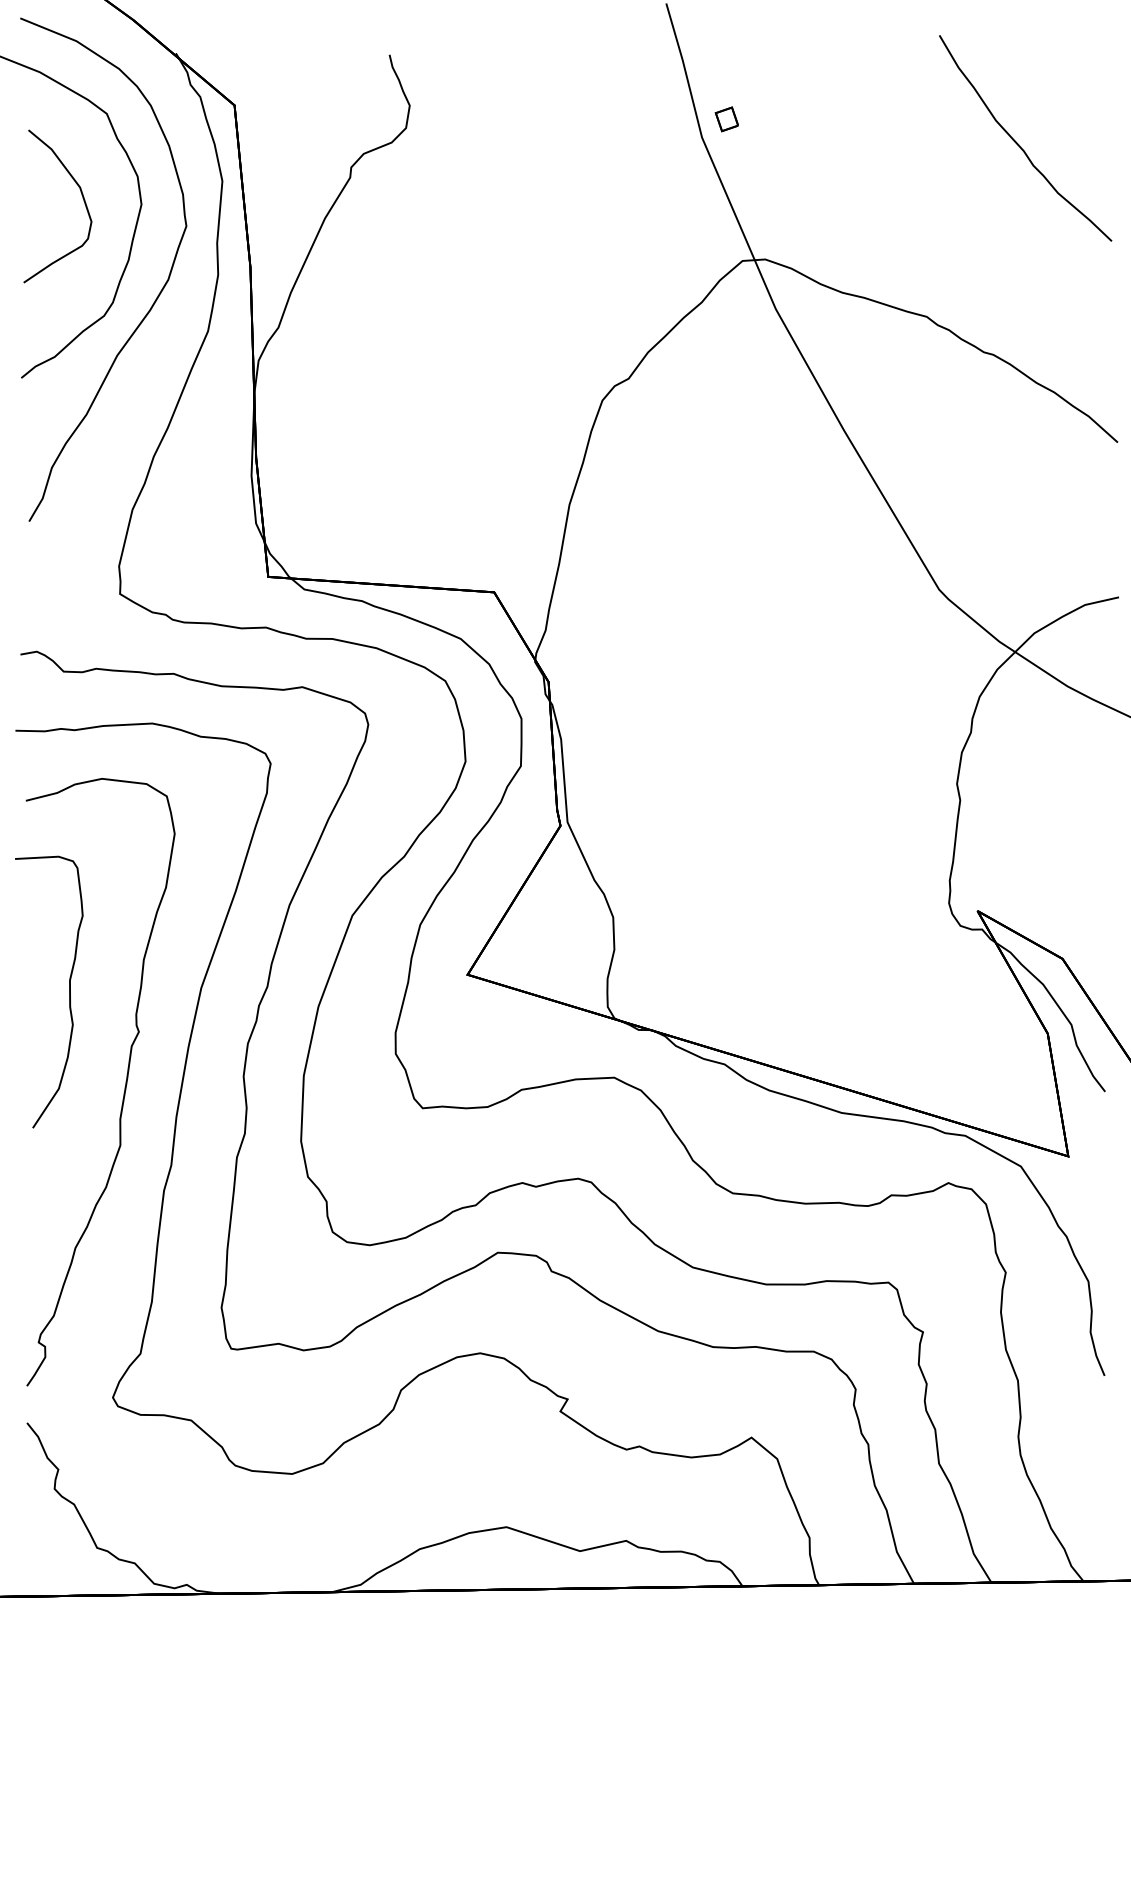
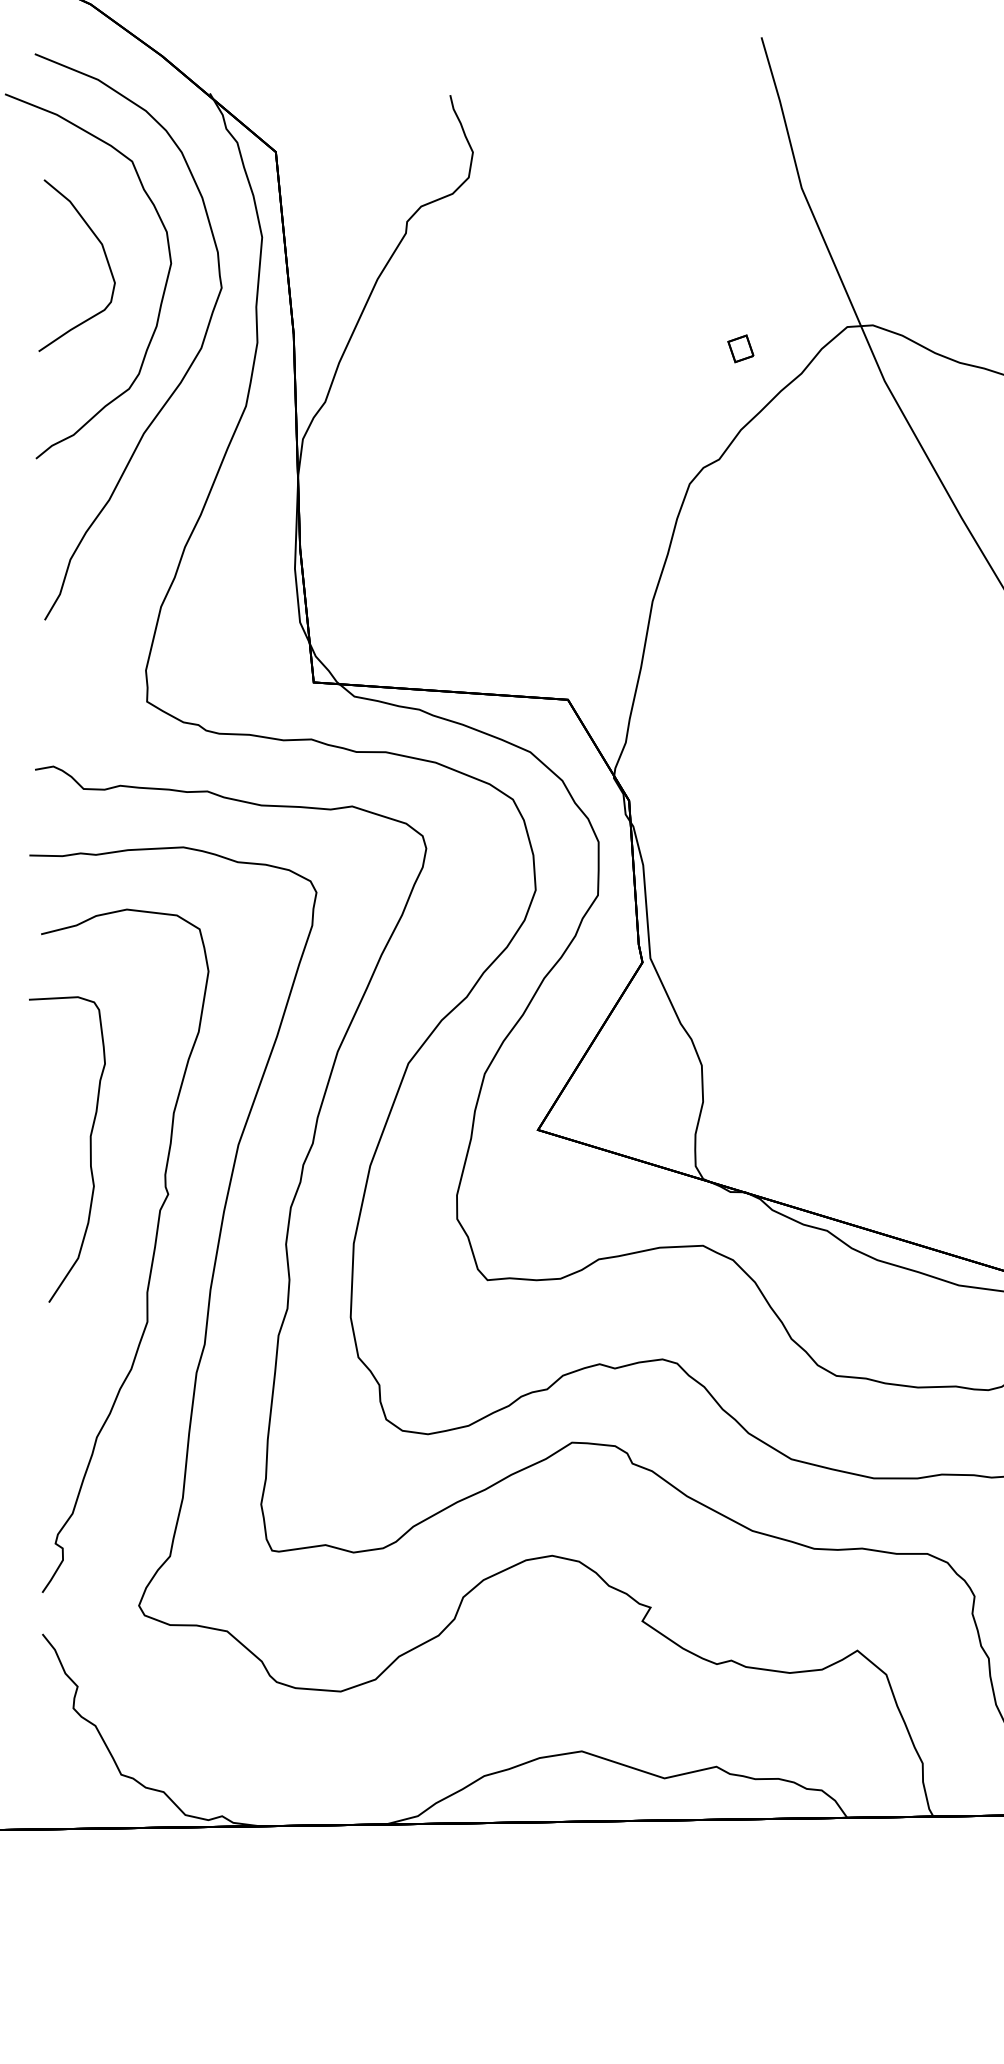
part: (726, 119) -> (740, 349), moved

